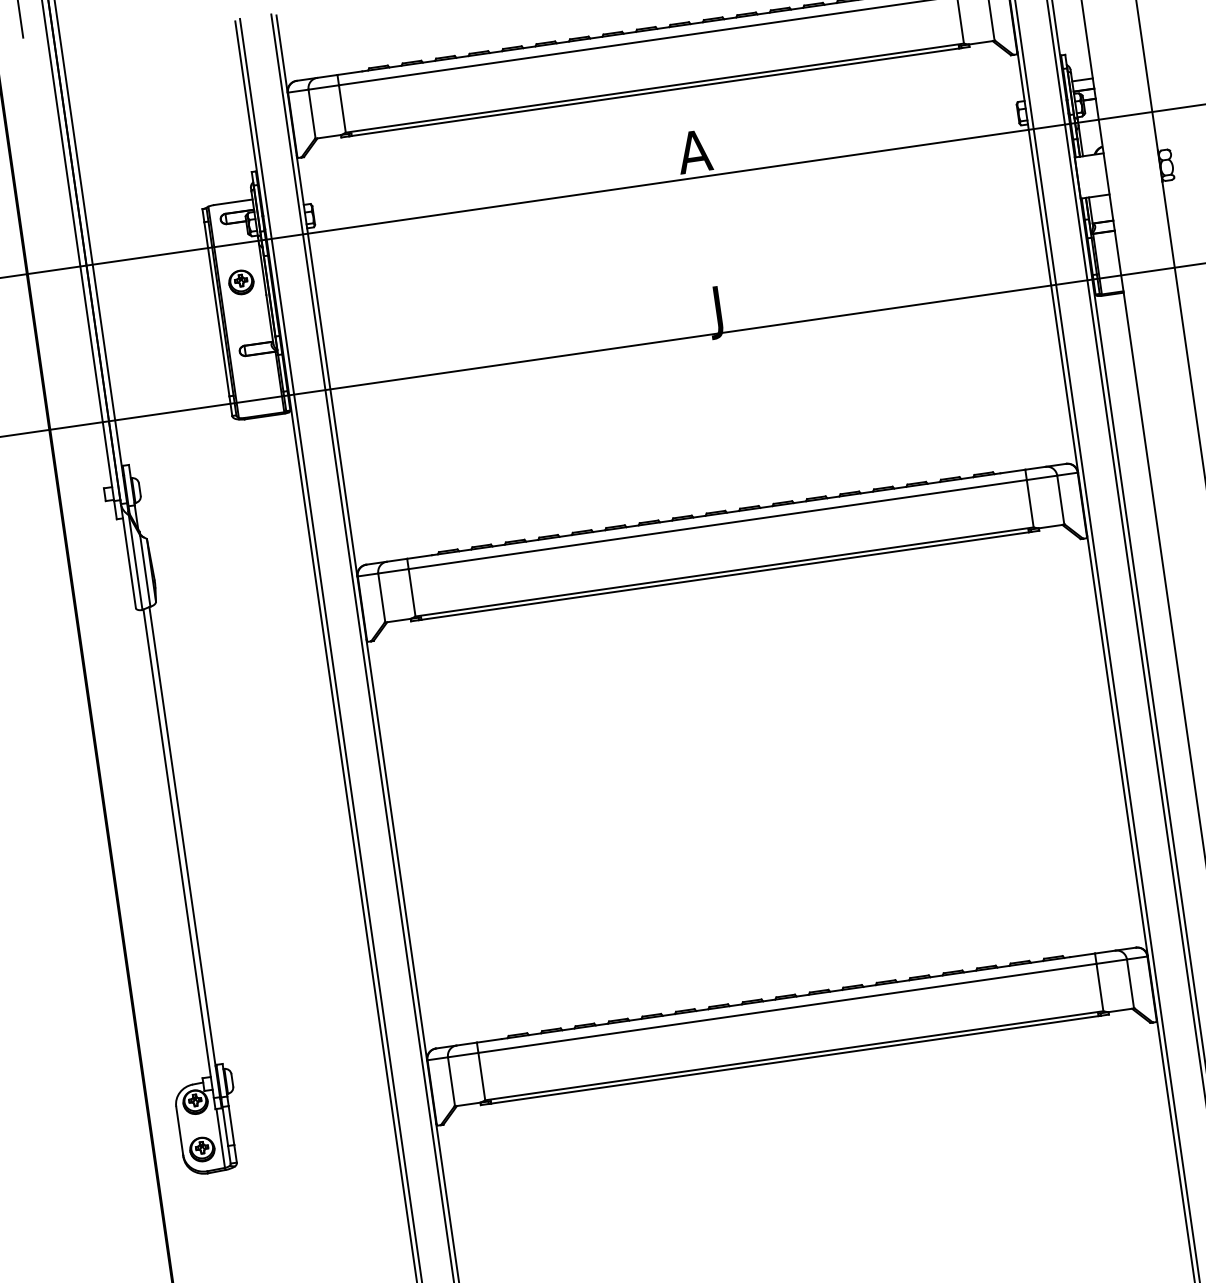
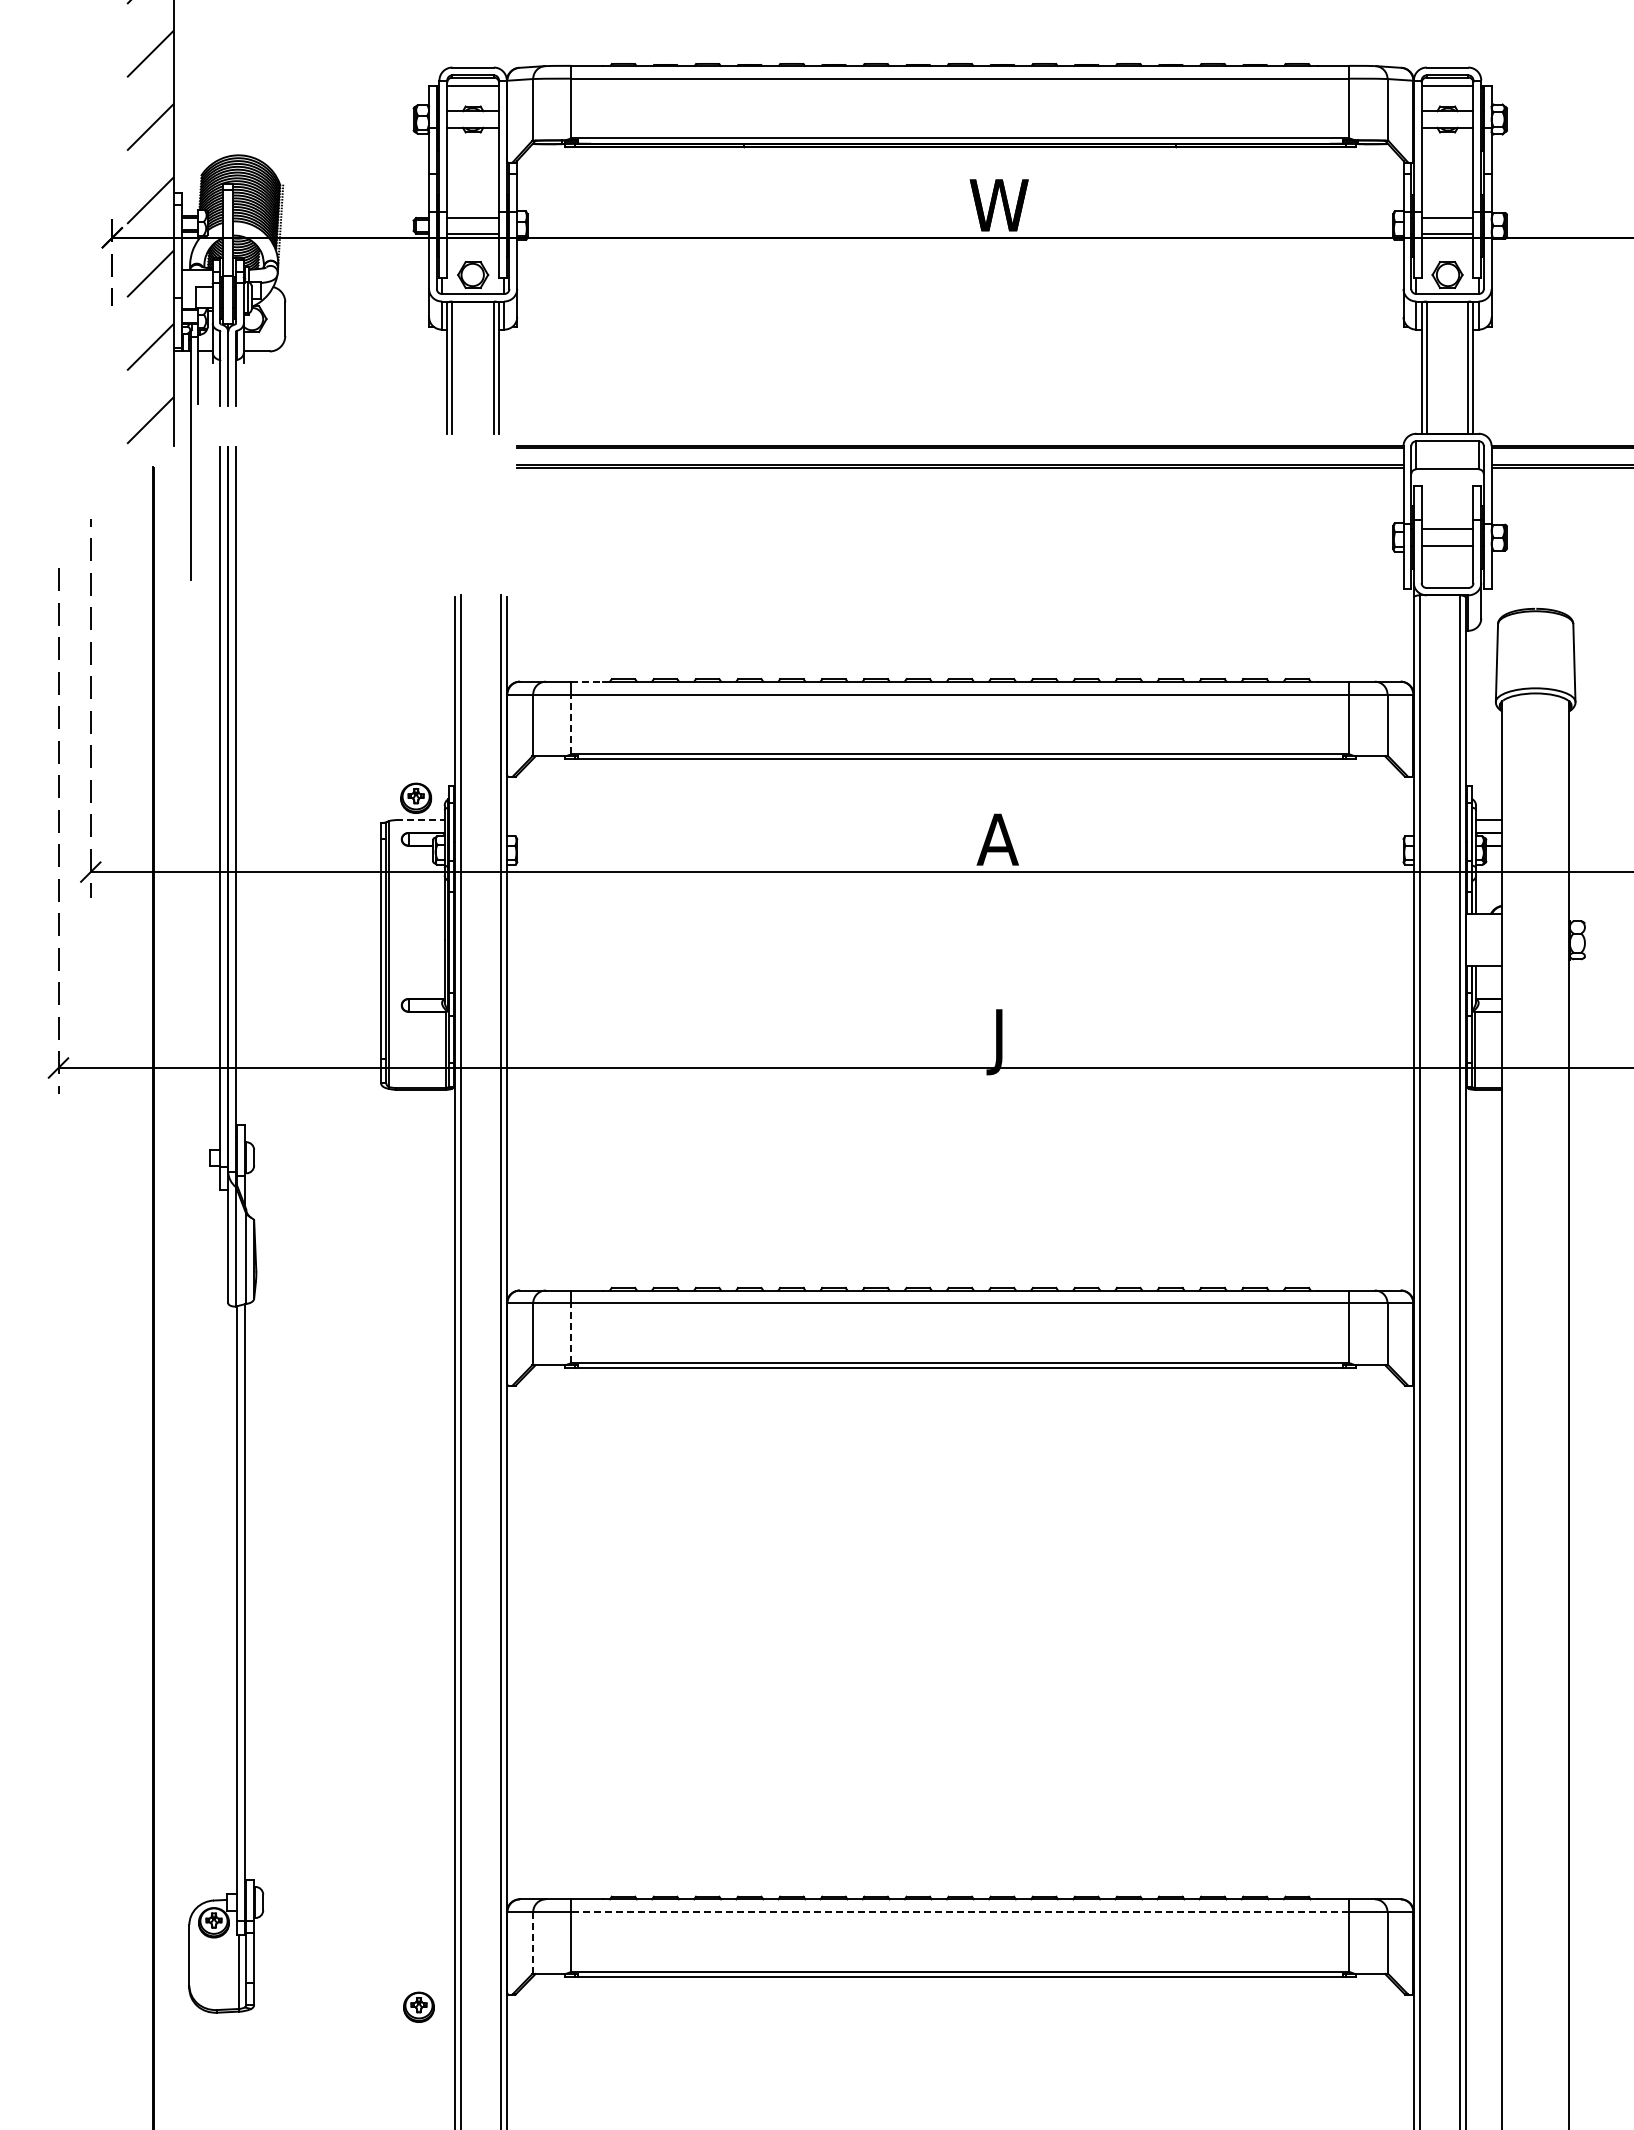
line: (350, 72) -> (587, 681), solid -> dashed
line: (342, 108) -> (571, 724), solid -> dashed
line: (233, 202) -> (420, 820), solid -> dashed
part: (241, 281) -> (416, 797), moved
line: (412, 592) -> (571, 1333), solid -> dashed
line: (787, 1008) -> (960, 1912), solid -> dashed
line: (451, 1082) -> (533, 1943), solid -> dashed
part: (201, 1148) -> (418, 2006), moved

